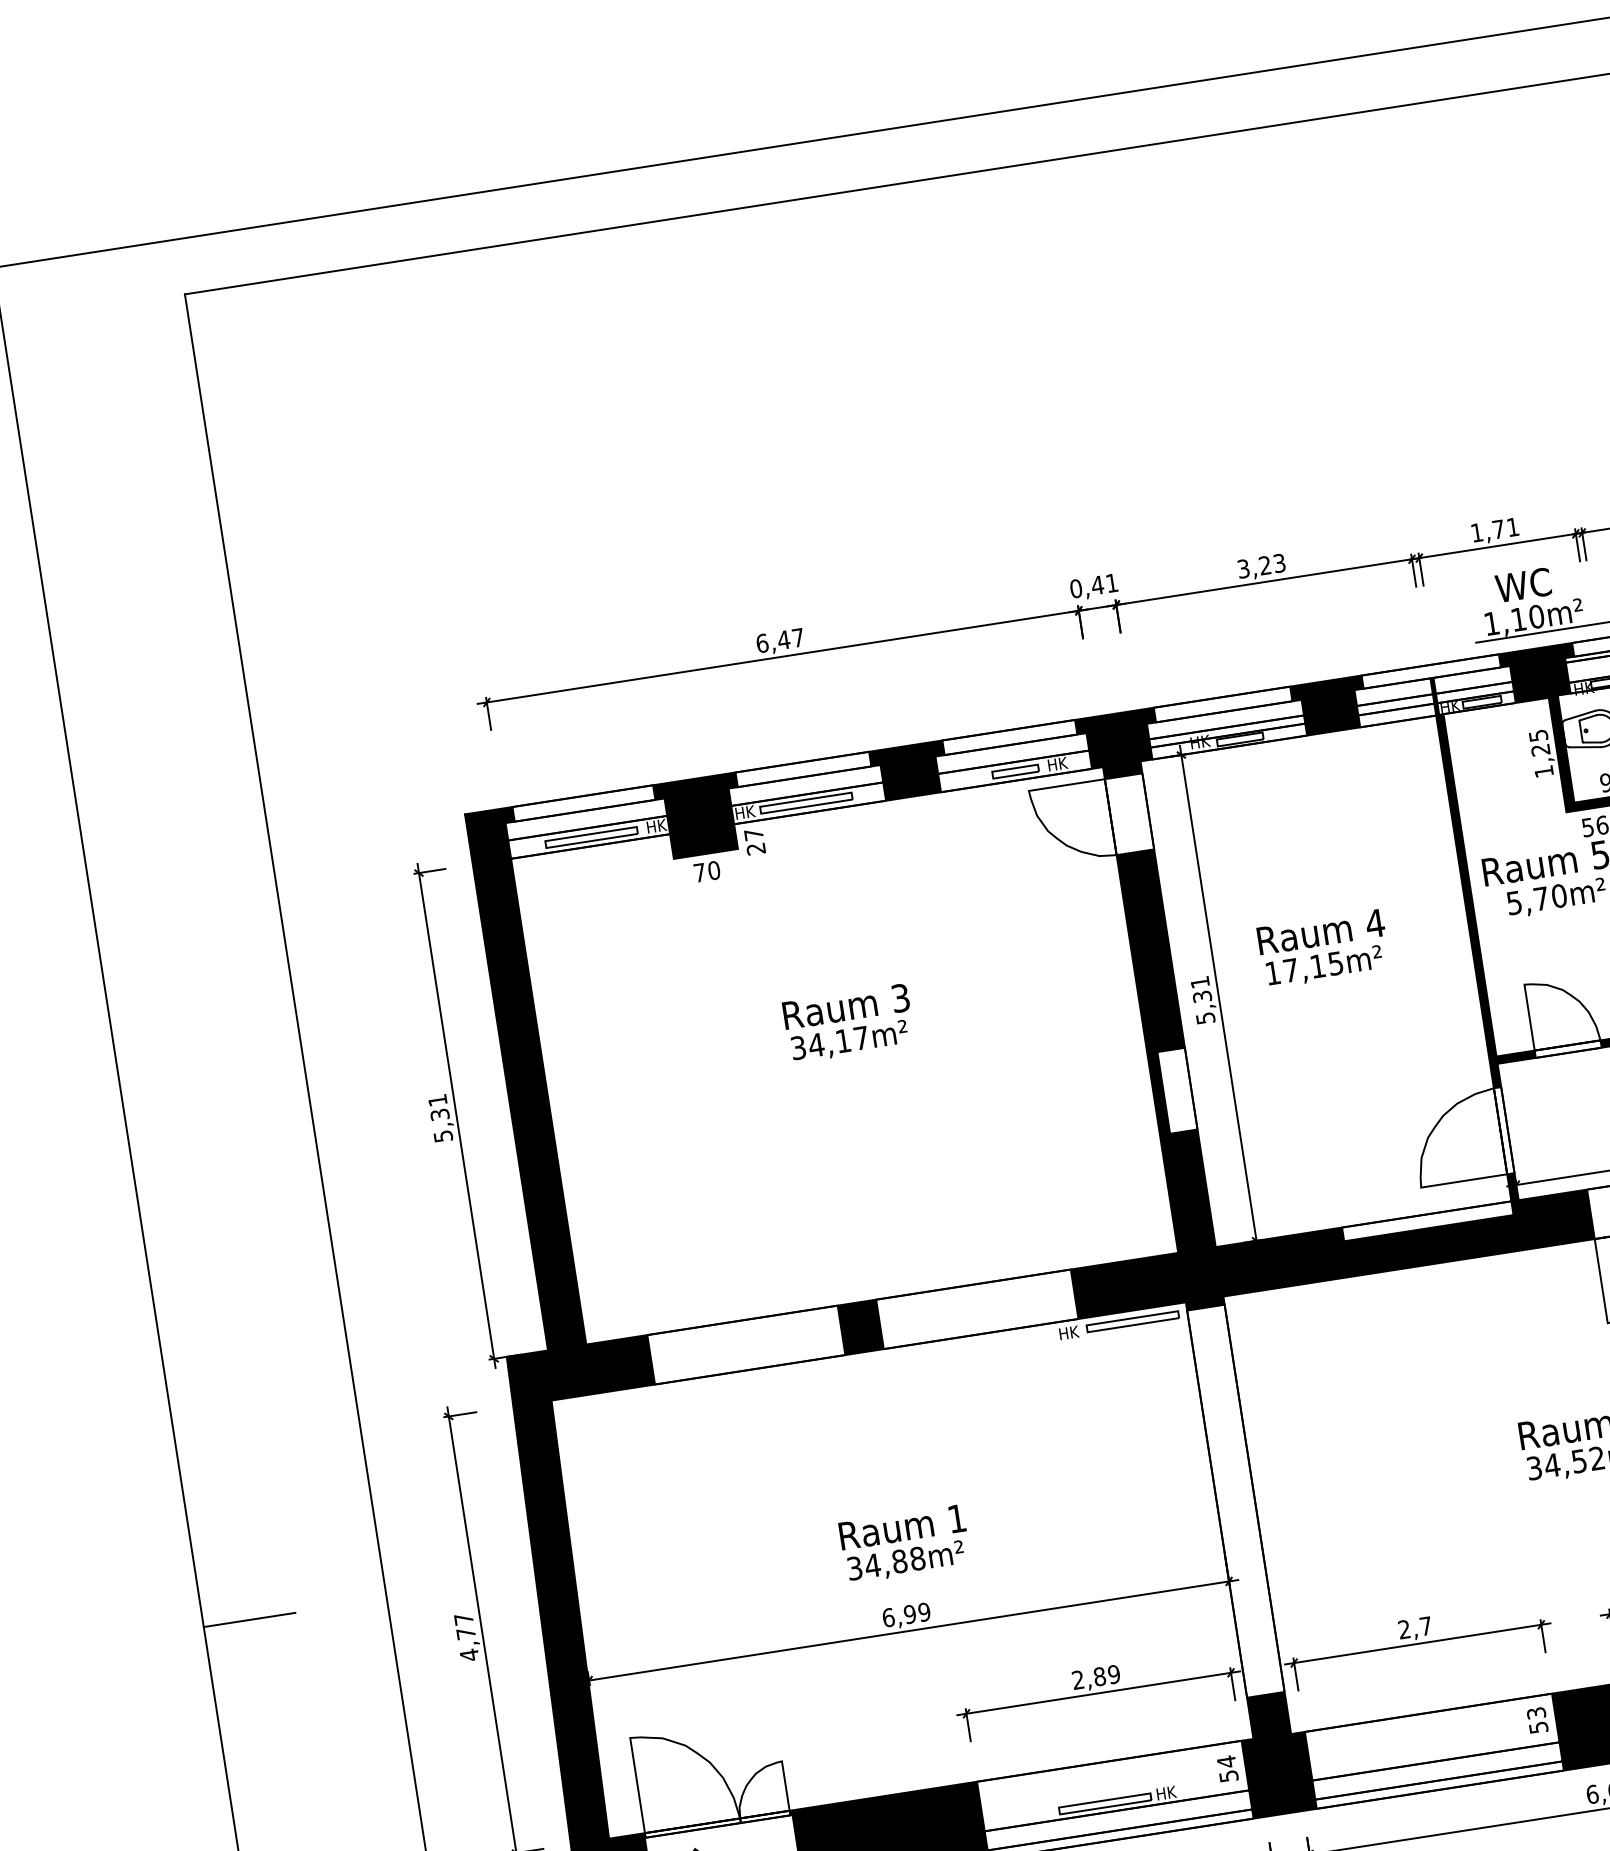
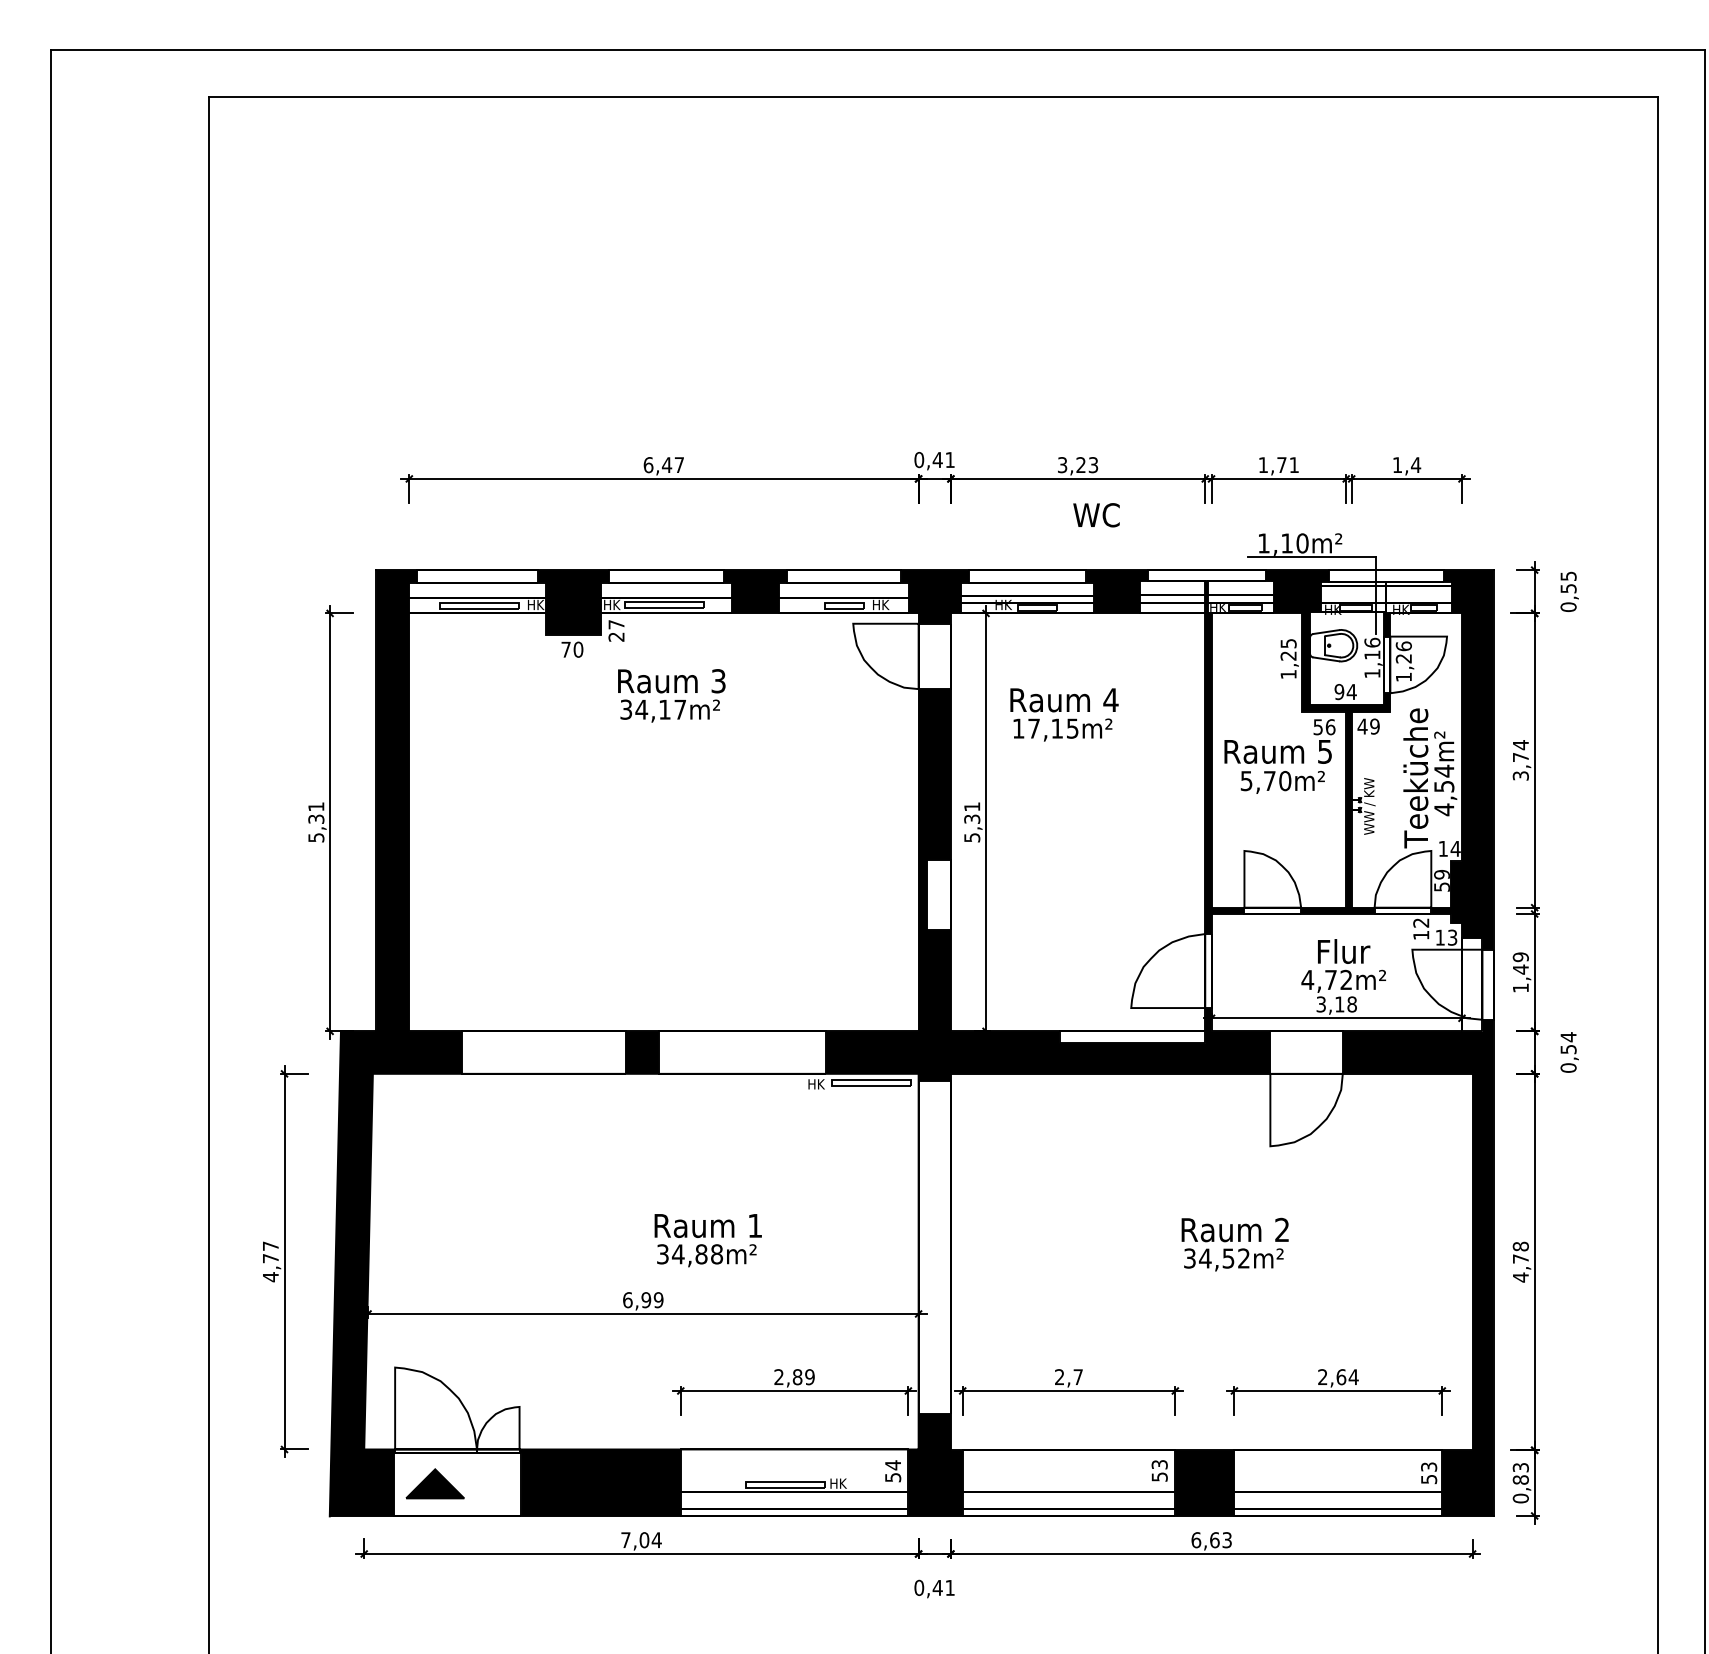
text: (1523, 585) -> (1096, 515), moved
text: (1323, 948) -> (1064, 714), moved
text: (848, 1023) -> (671, 695), moved
text: (904, 1544) -> (707, 1240), moved
line: (249, 1619) -> (90, 1218), removed

